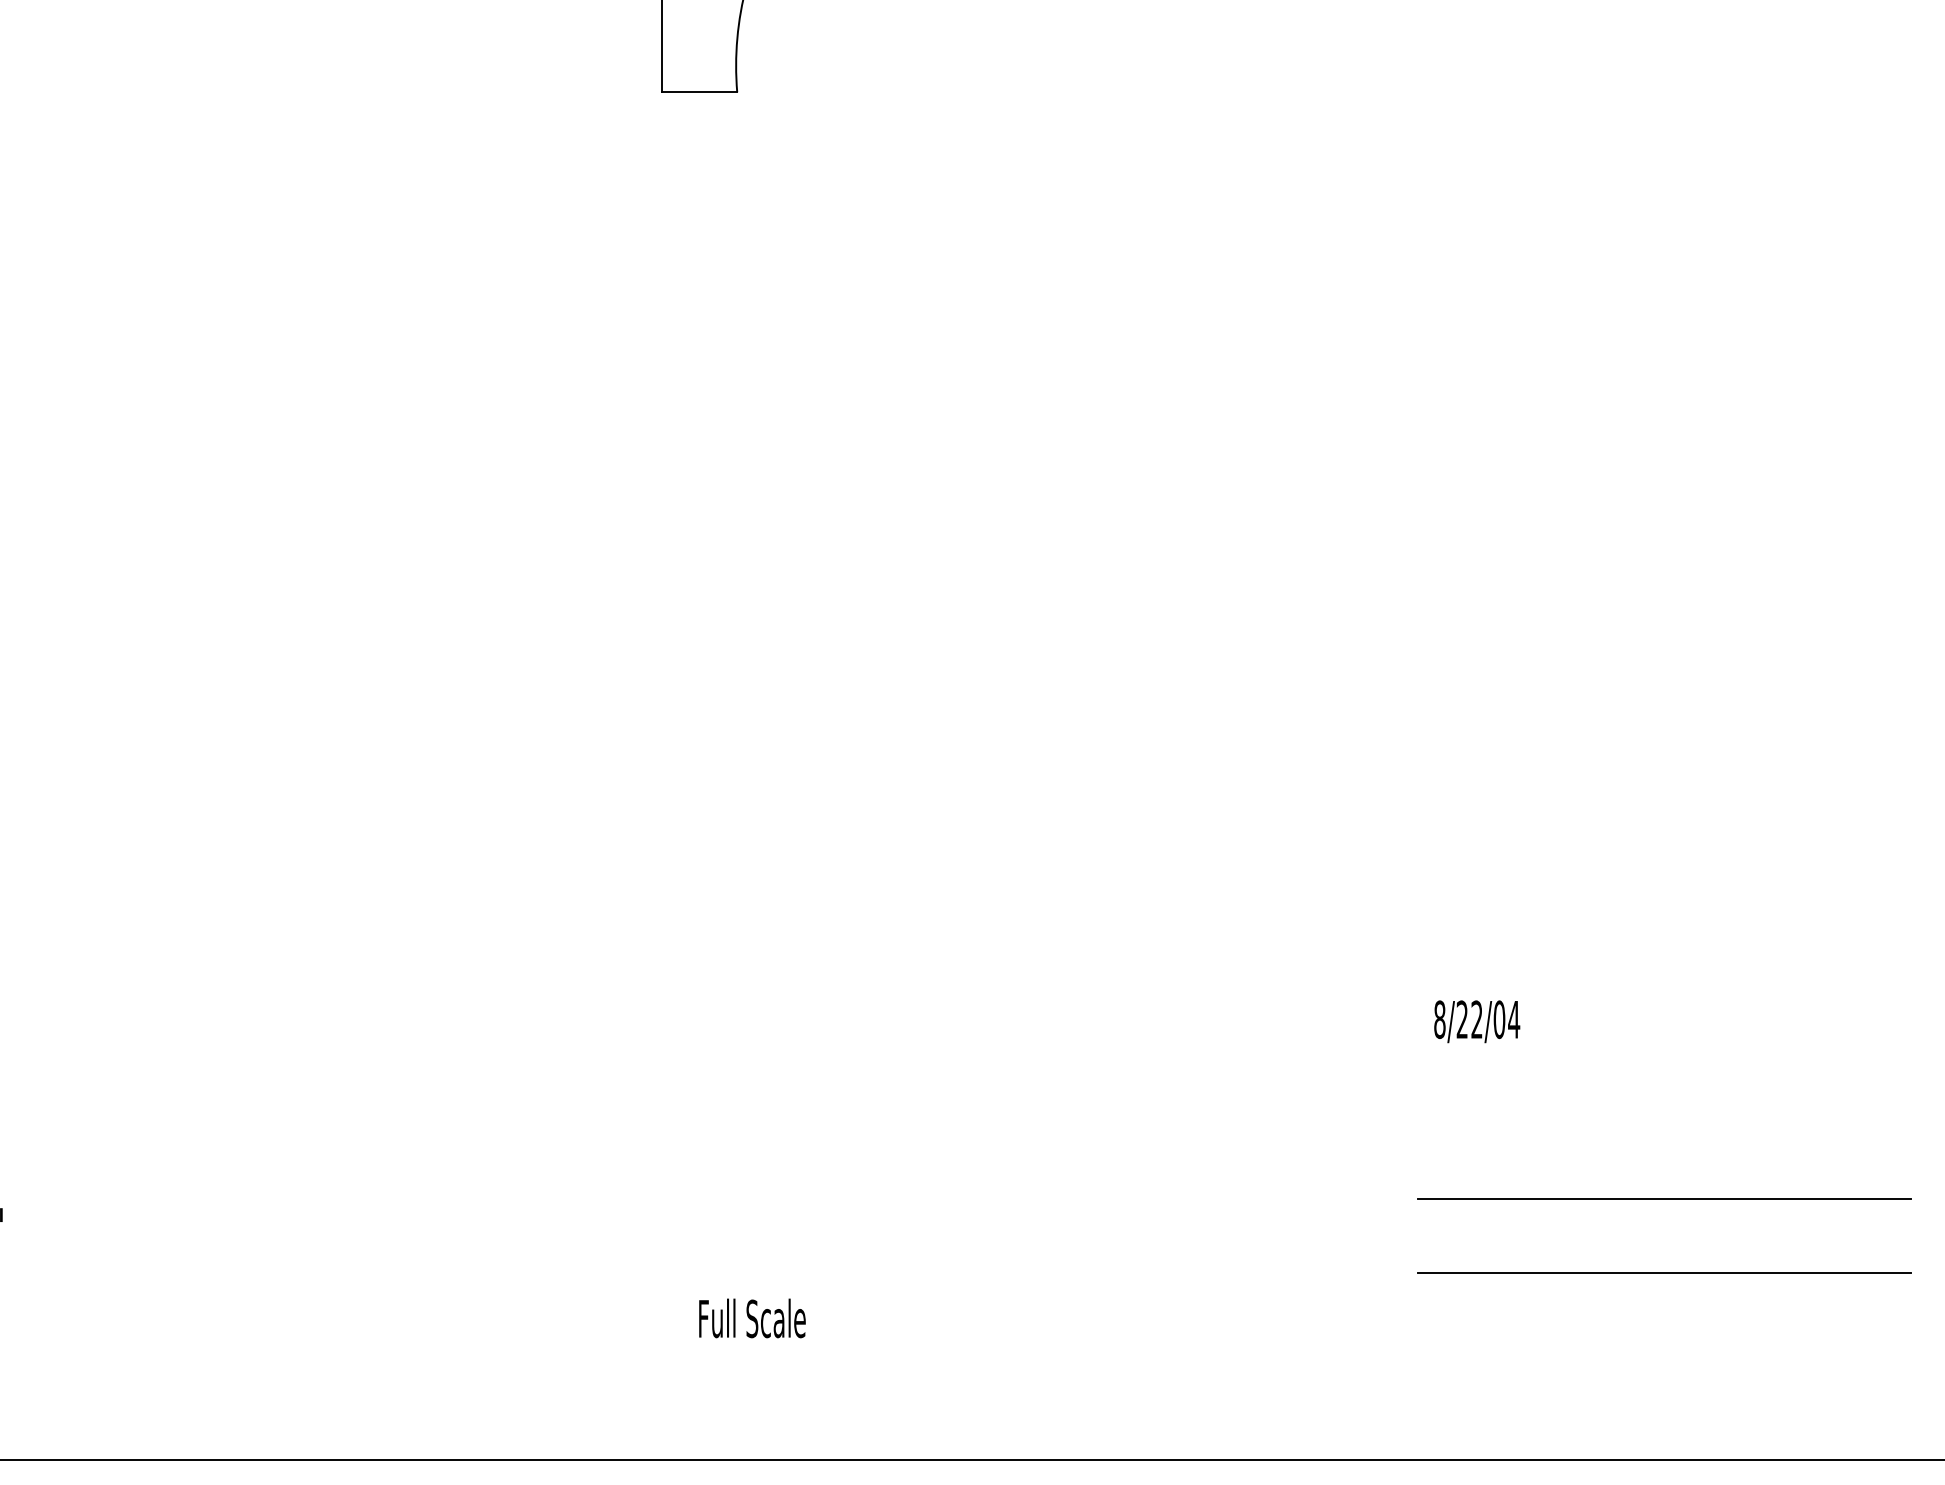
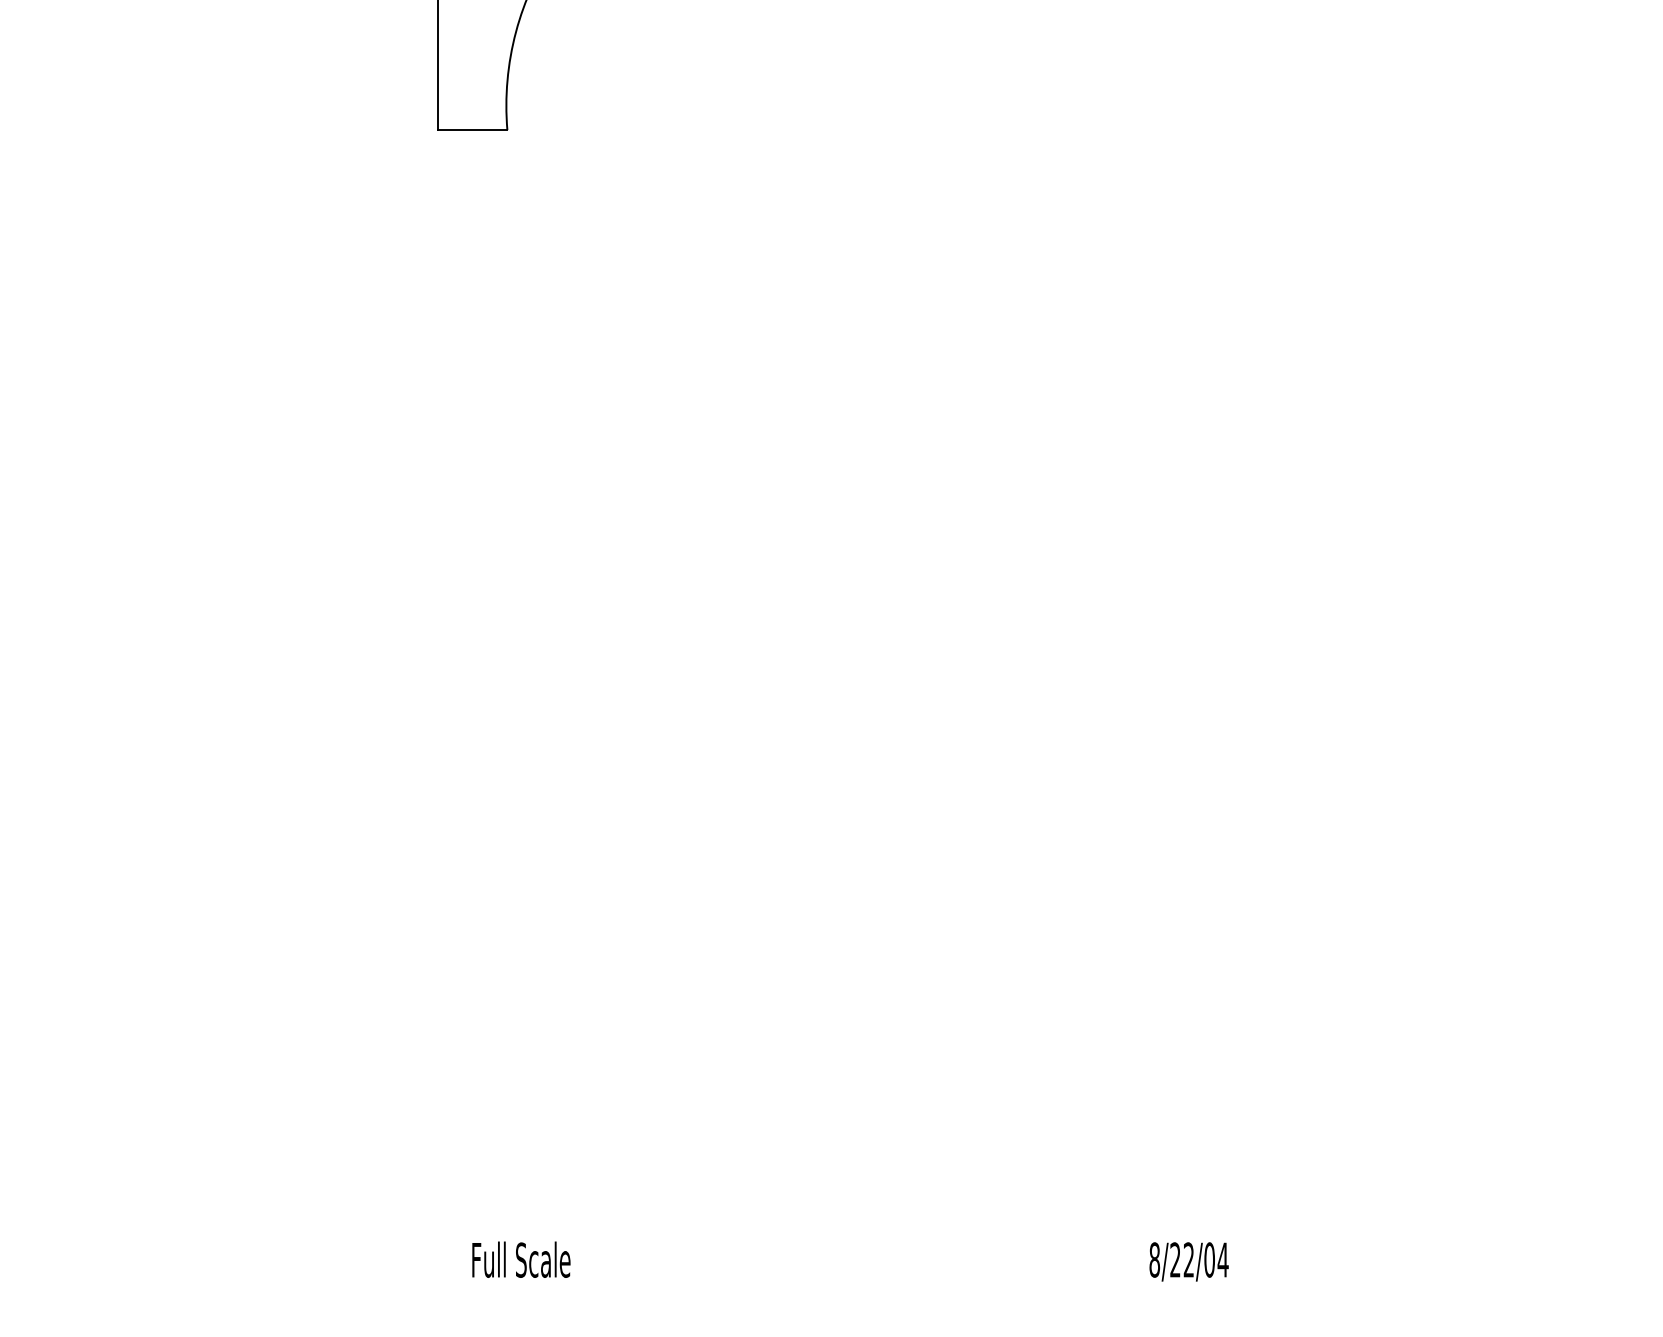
text: (1477, 1021) -> (1189, 1261), moved
line: (1664, 1198) -> (1361, 1149), removed
line: (1664, 1273) -> (1361, 1218), removed

